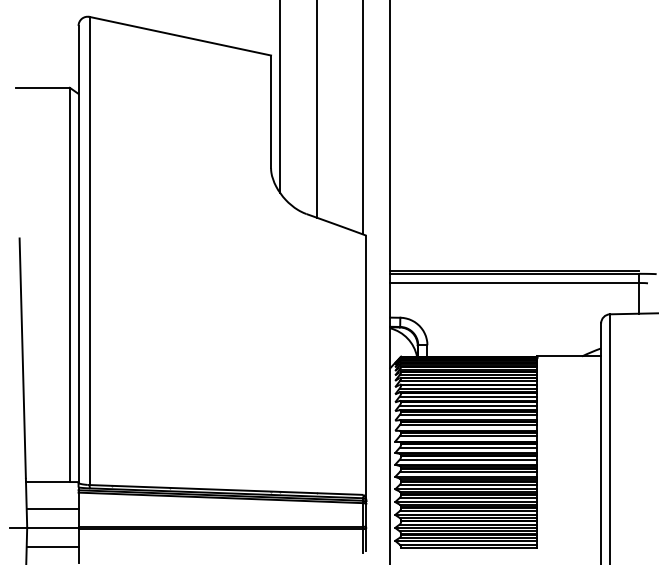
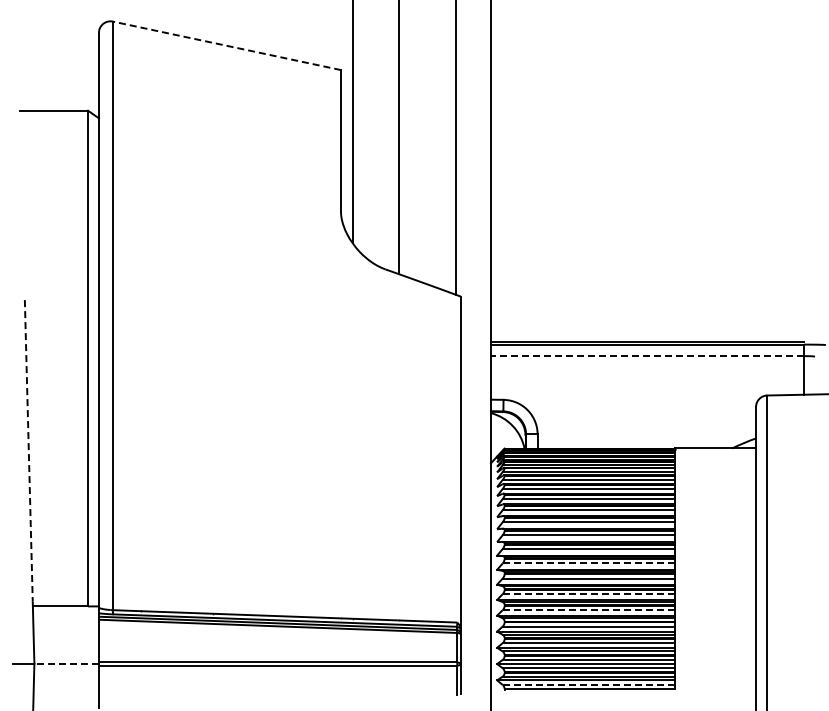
line: (179, 35) -> (226, 45), solid -> dashed
line: (514, 283) -> (647, 356), solid -> dashed
line: (22, 358) -> (28, 450), solid -> dashed
line: (467, 447) -> (588, 563), solid -> dashed
line: (467, 472) -> (588, 594), solid -> dashed
line: (467, 485) -> (588, 610), solid -> dashed
line: (51, 508) -> (65, 639), removed
line: (52, 528) -> (66, 664), solid -> dashed
line: (468, 544) -> (589, 684), solid -> dashed
line: (51, 547) -> (65, 688), removed

